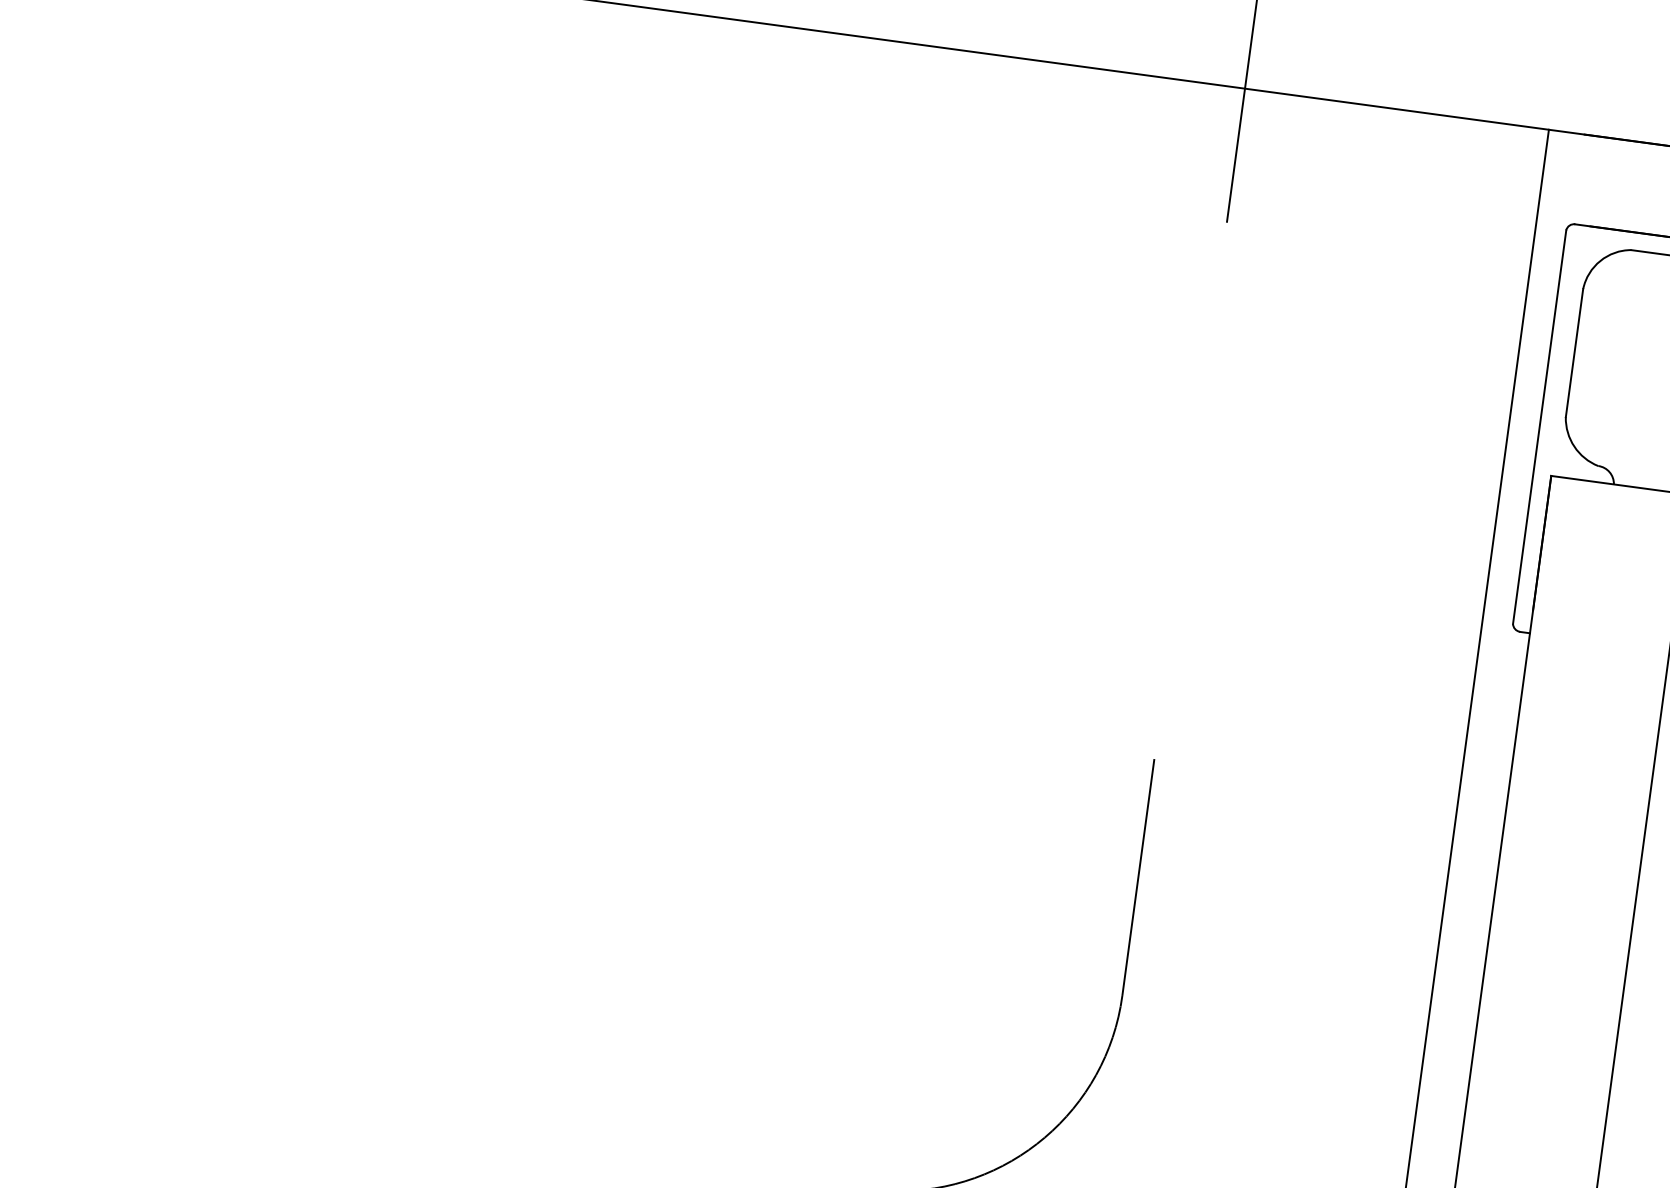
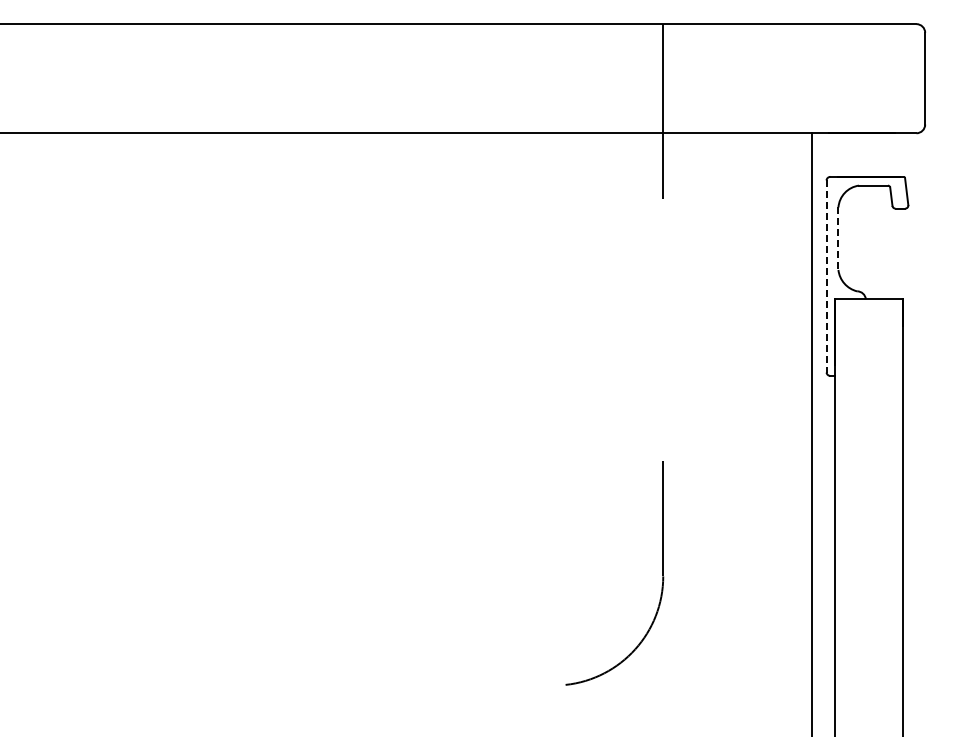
line: (1574, 354) -> (838, 239), solid -> dashed
line: (1539, 429) -> (826, 277), solid -> dashed

